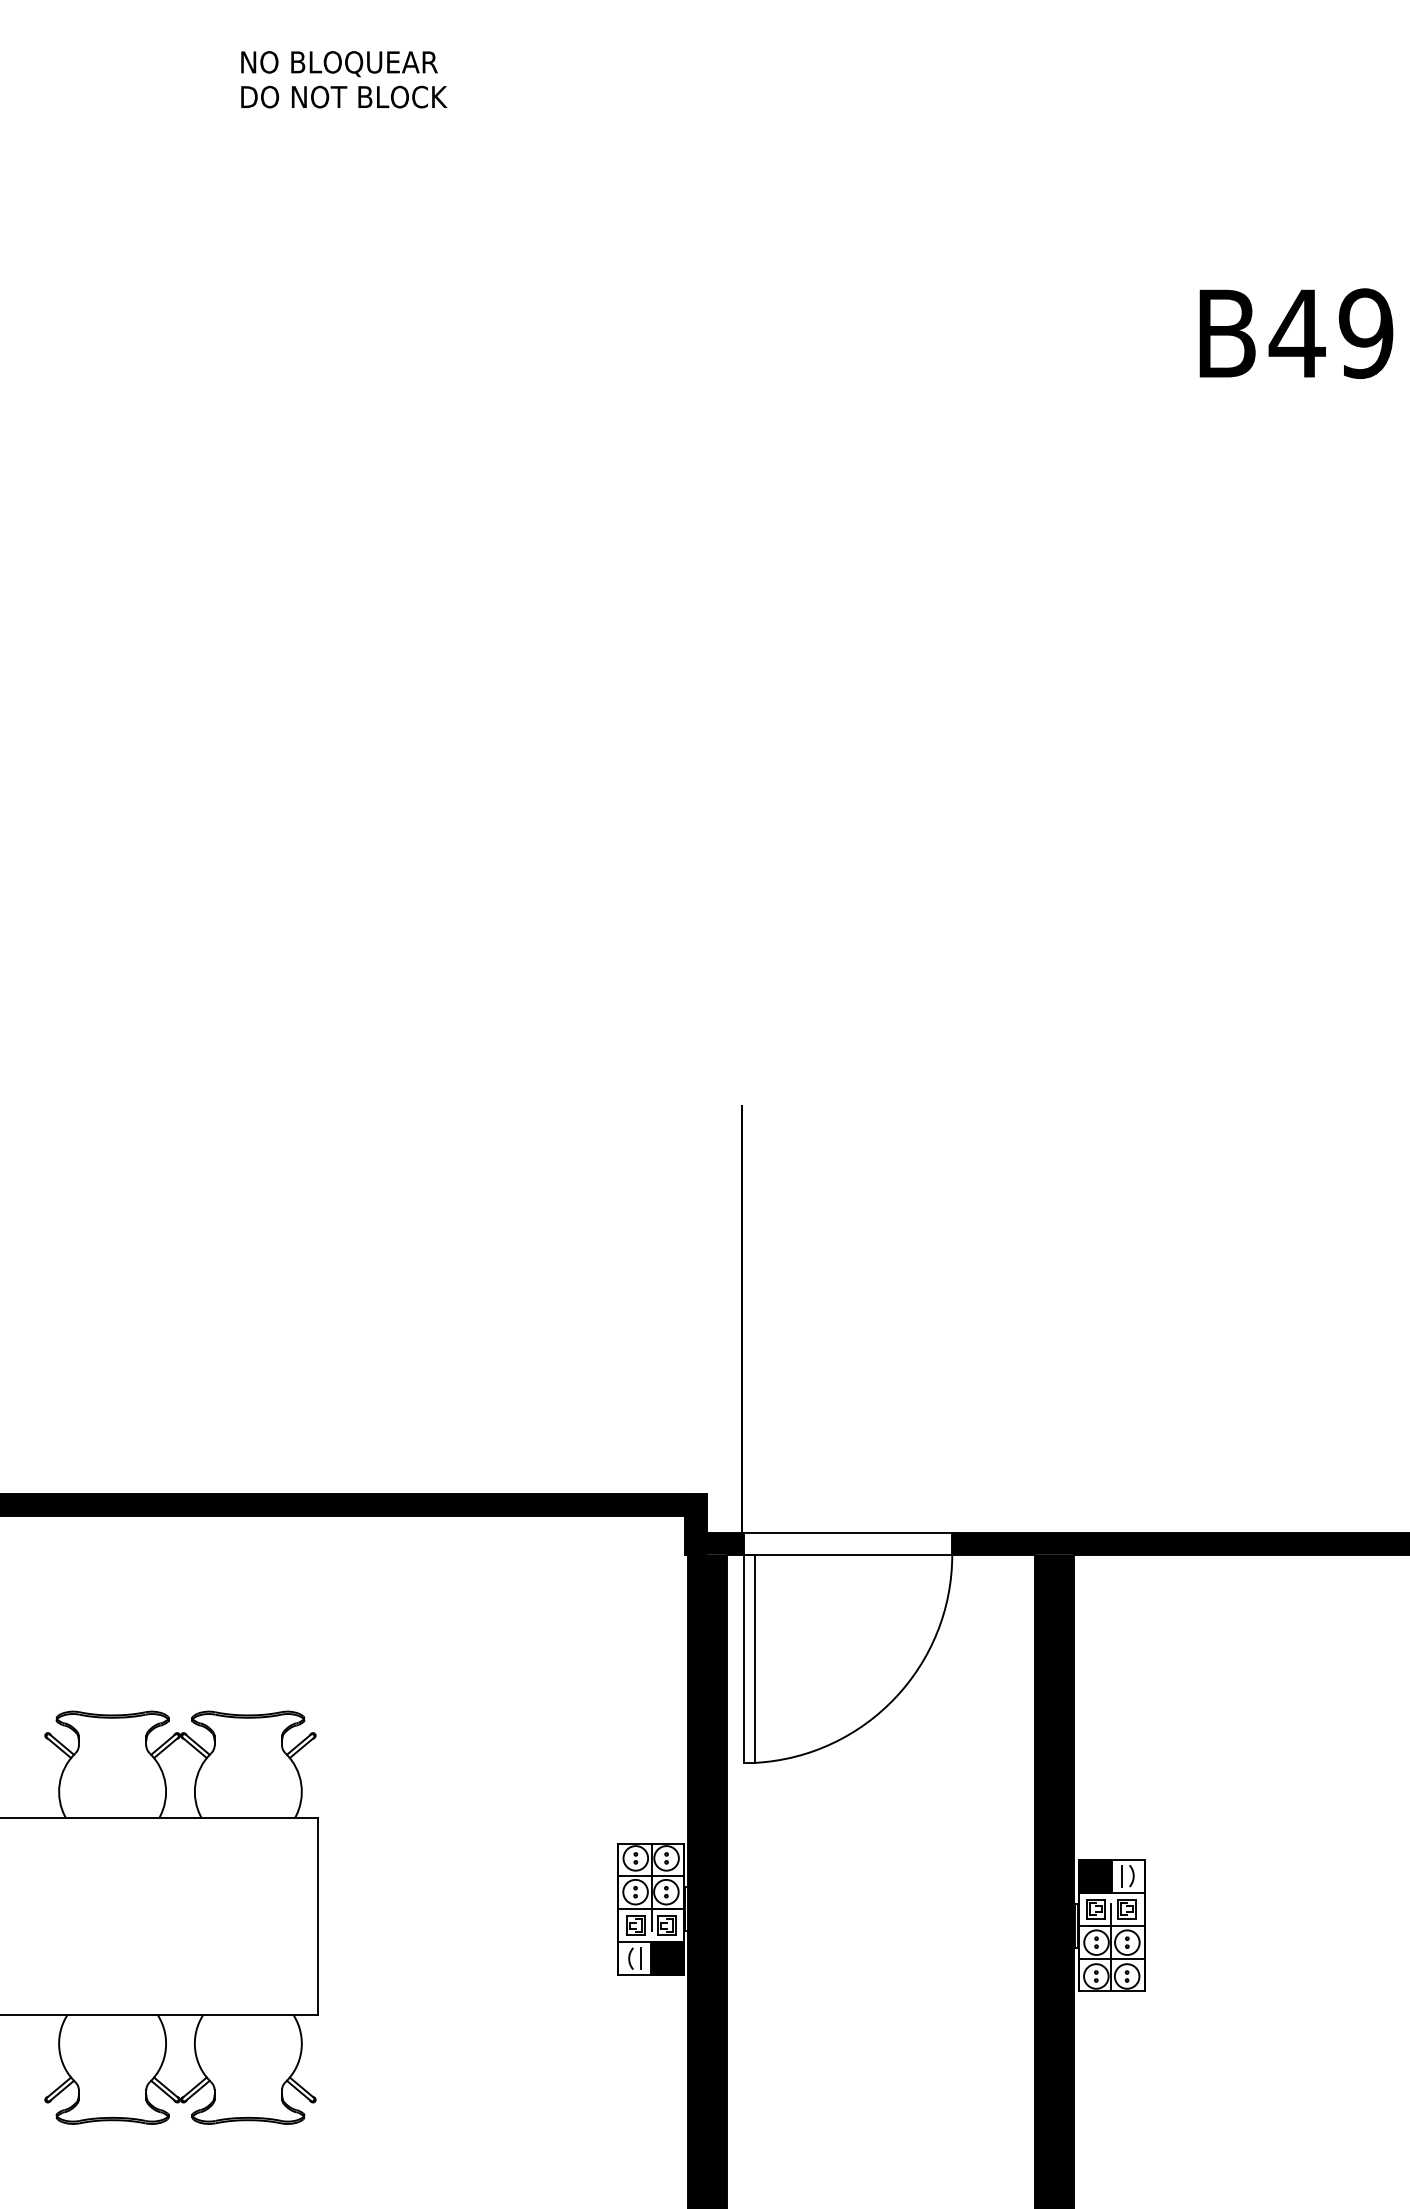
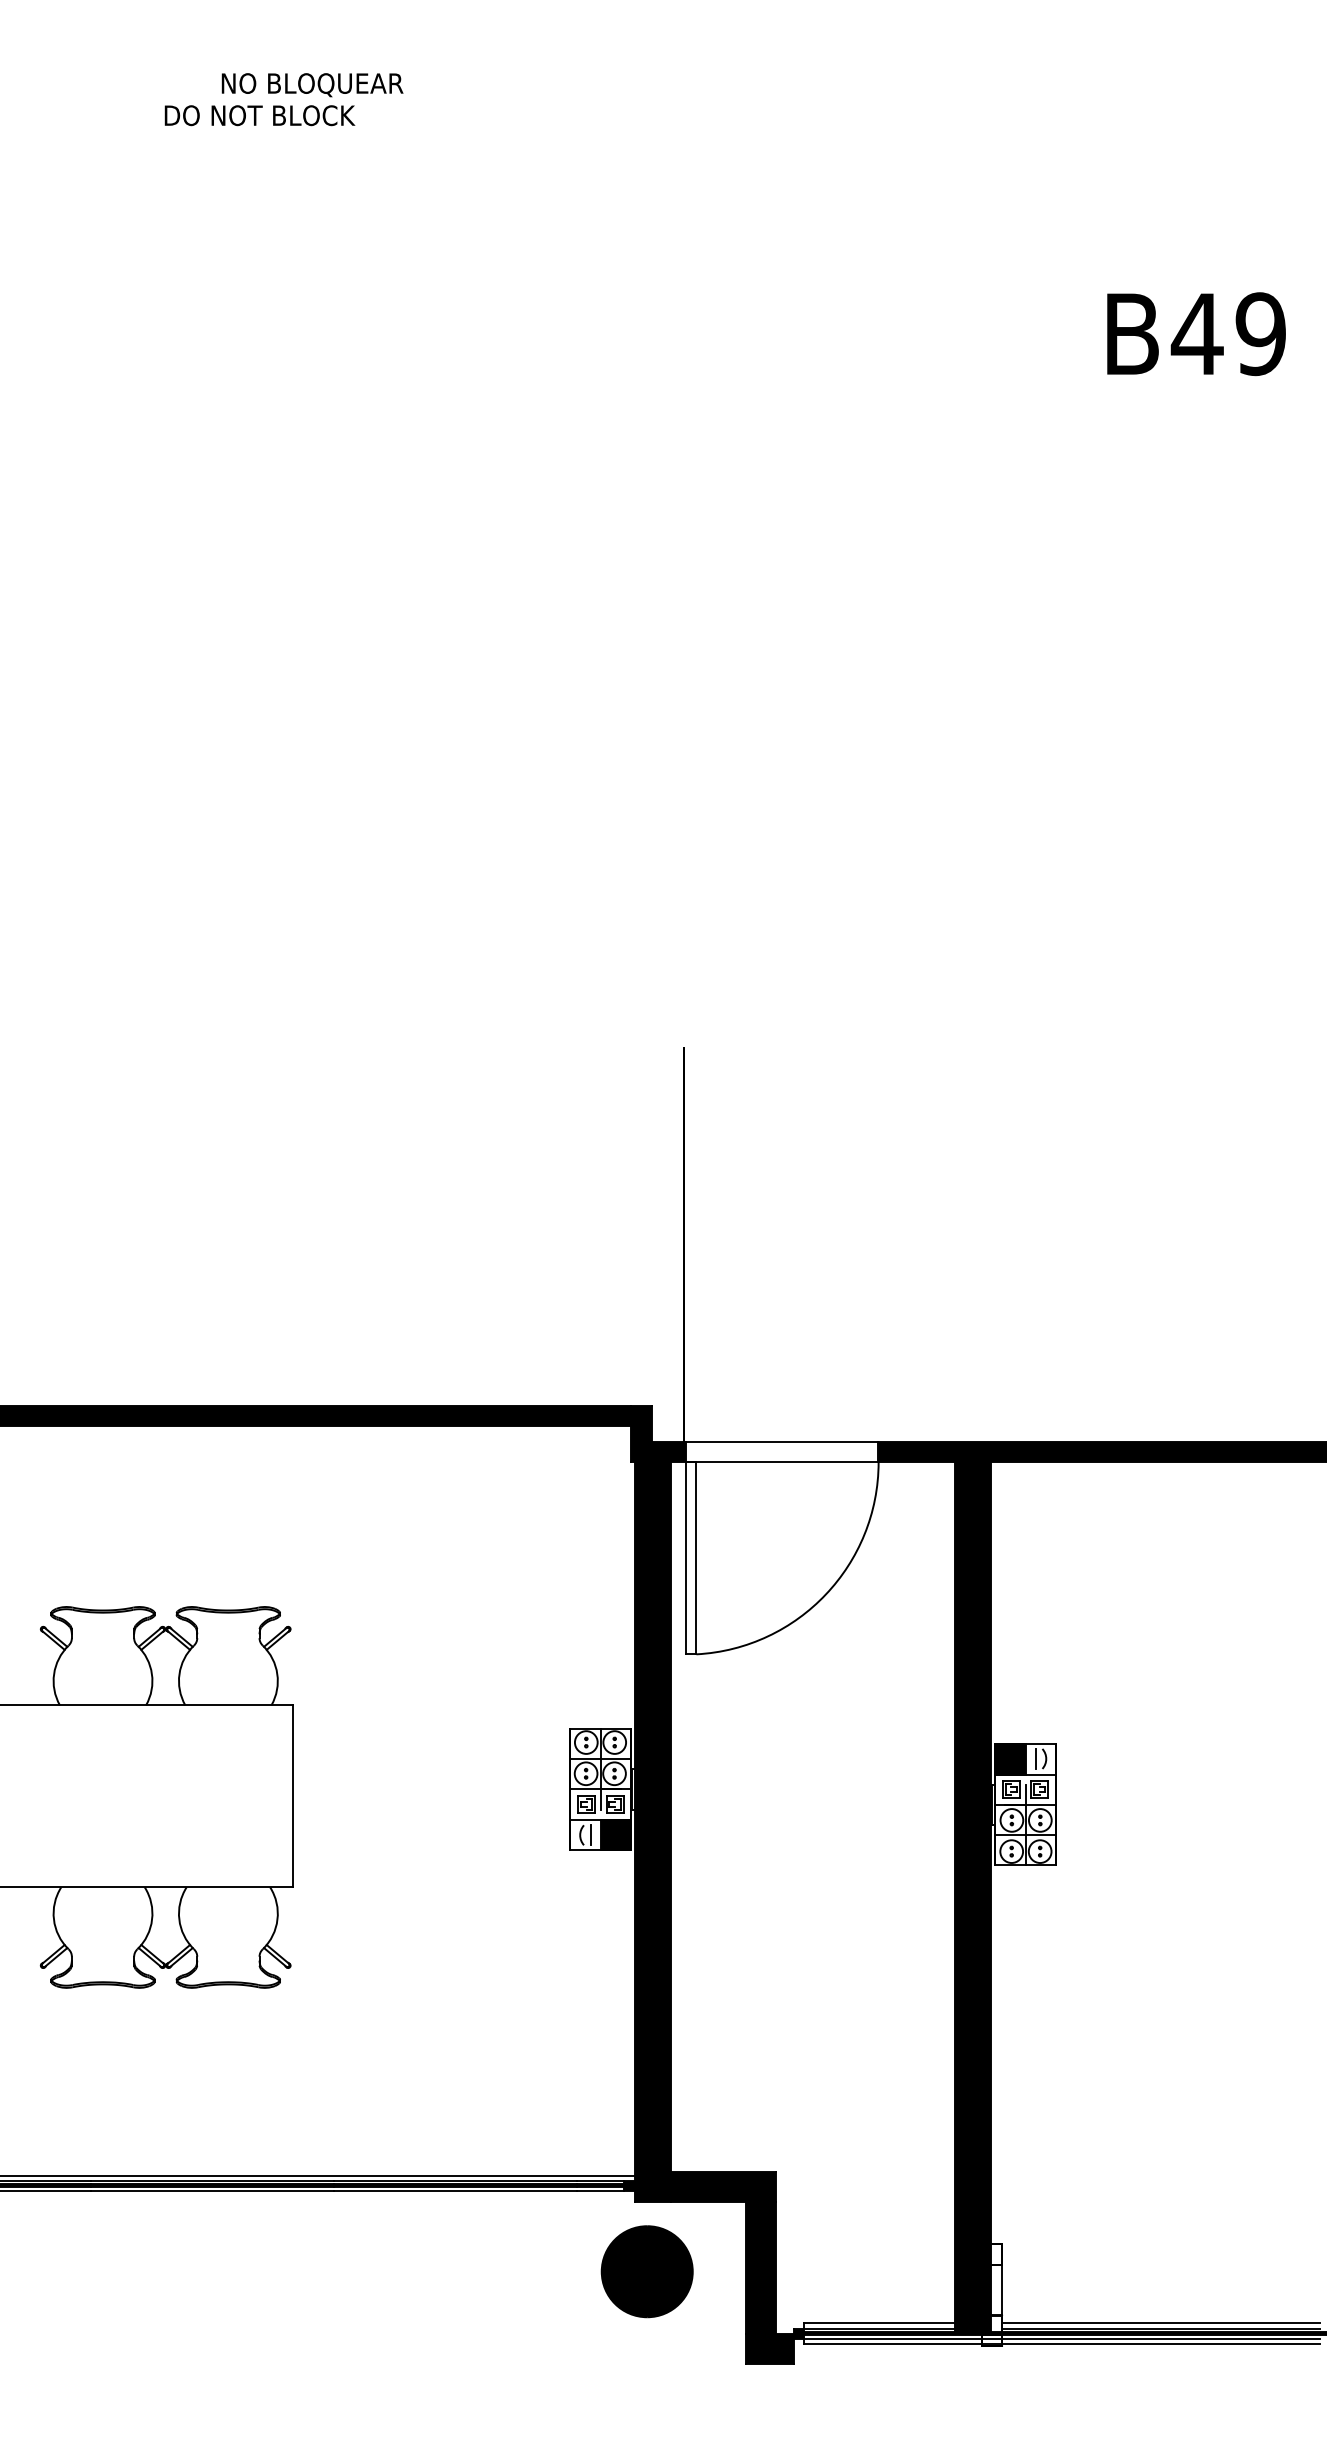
text: (343, 96) -> (259, 115), moved

